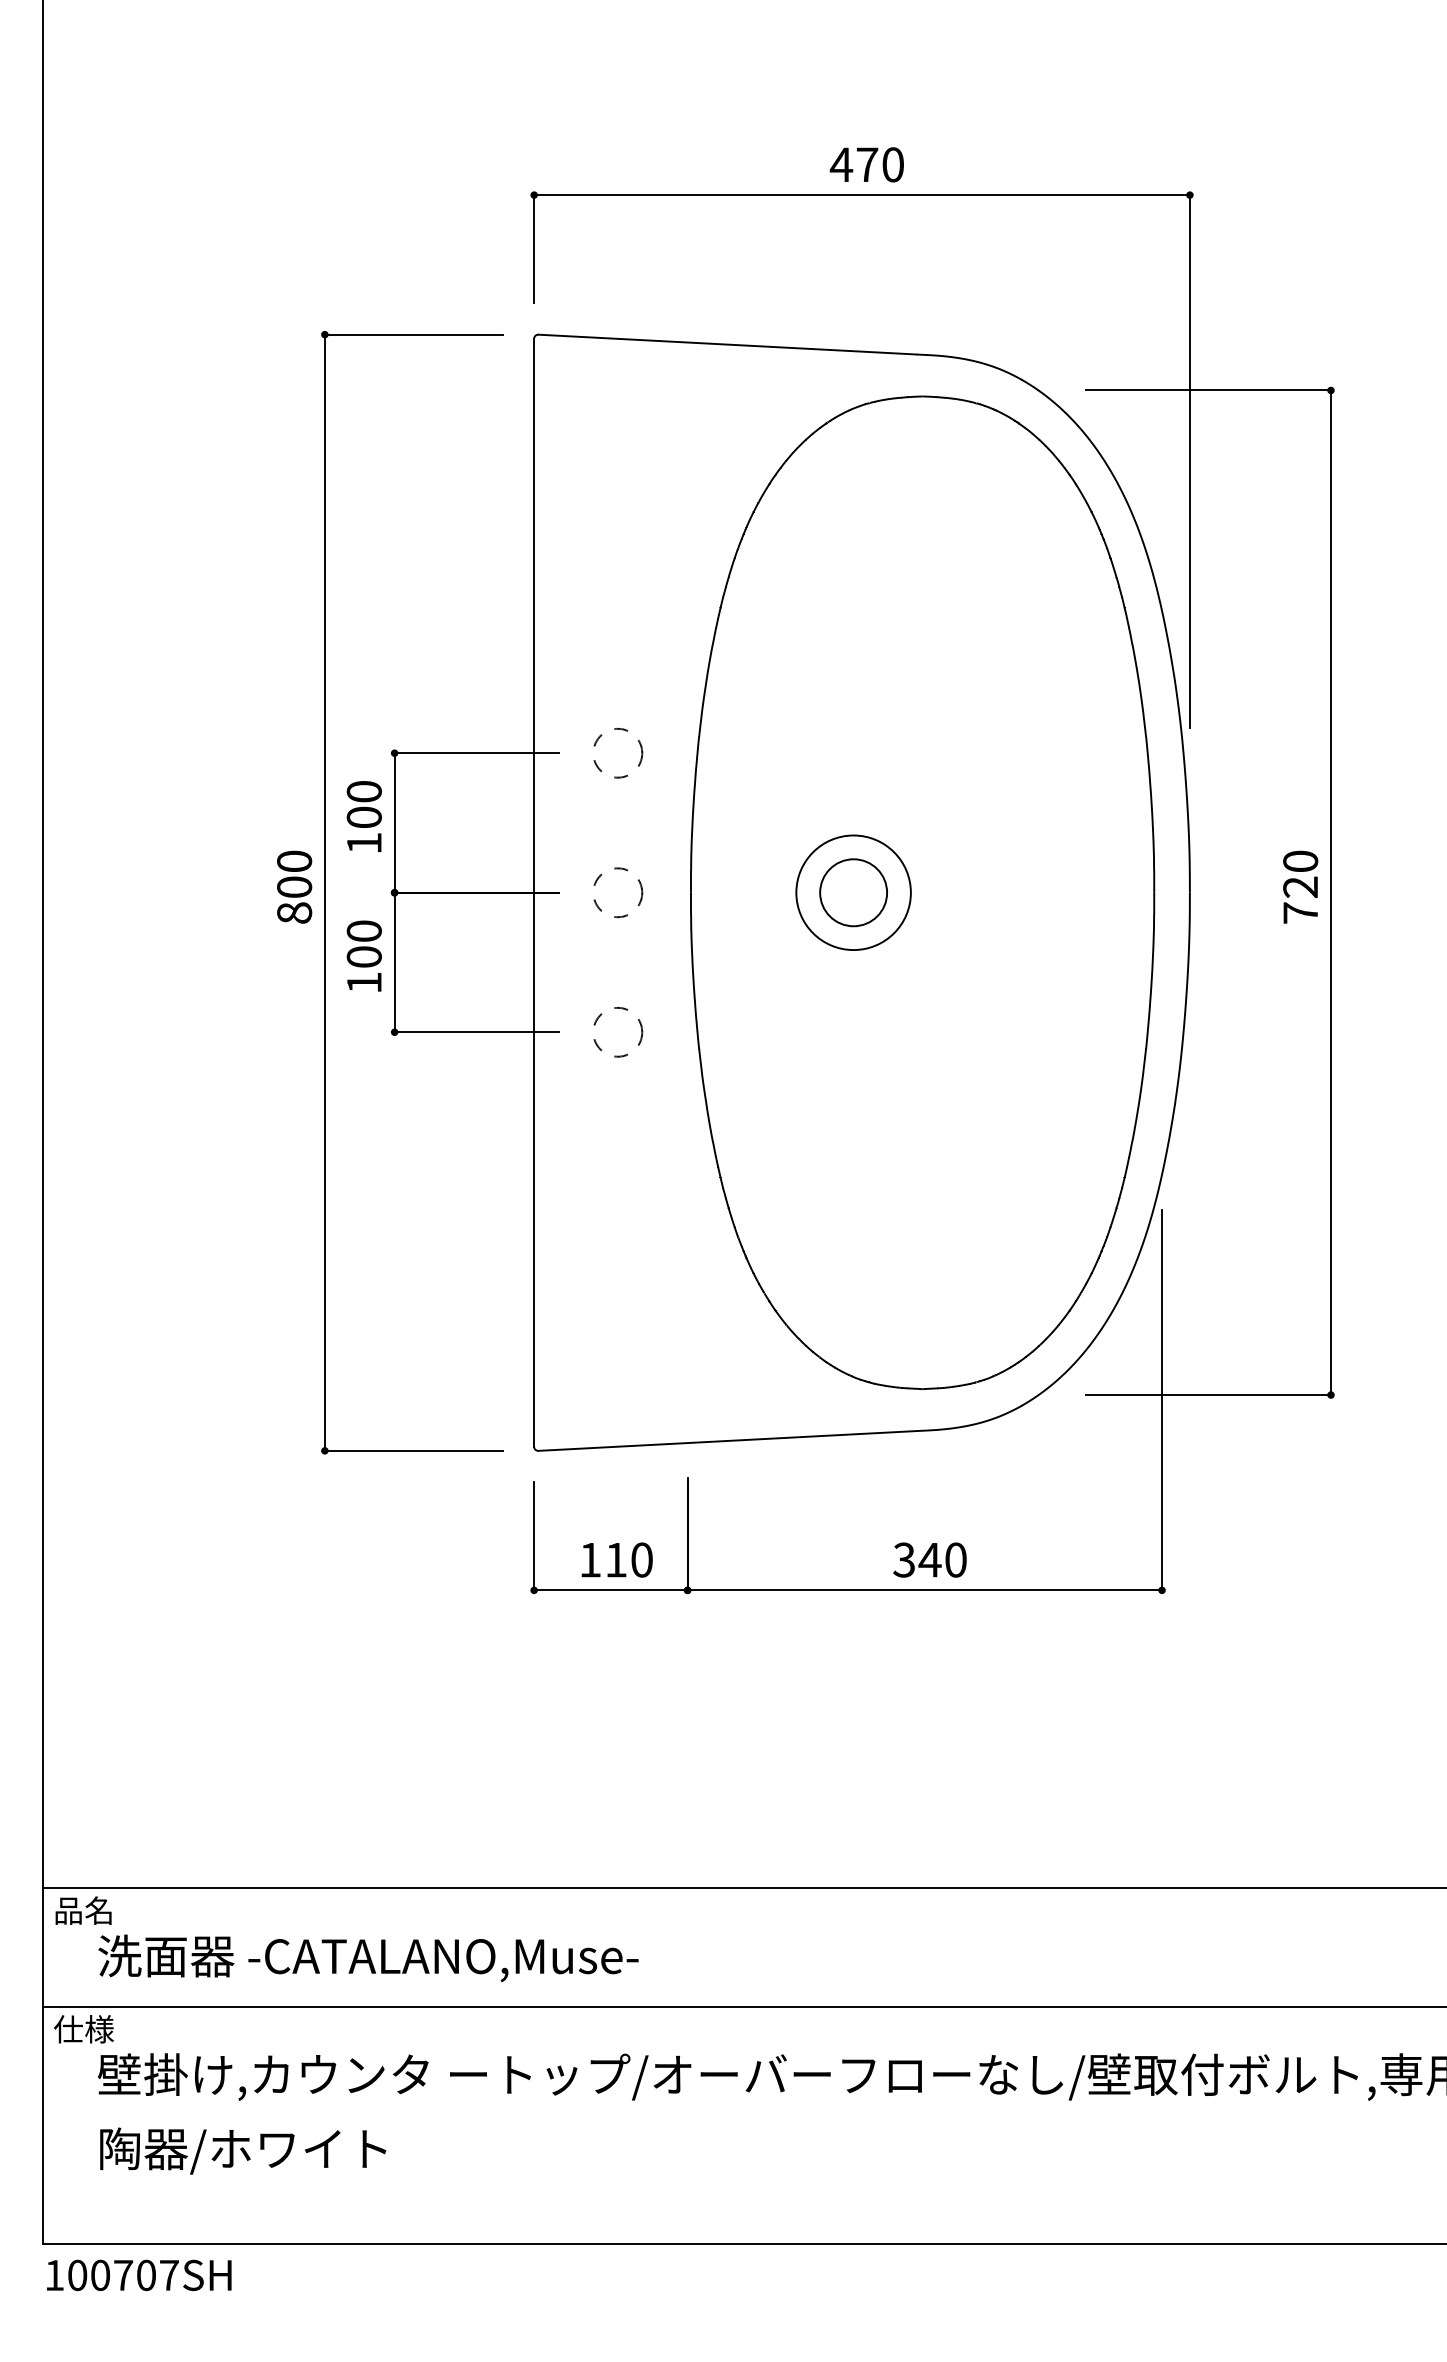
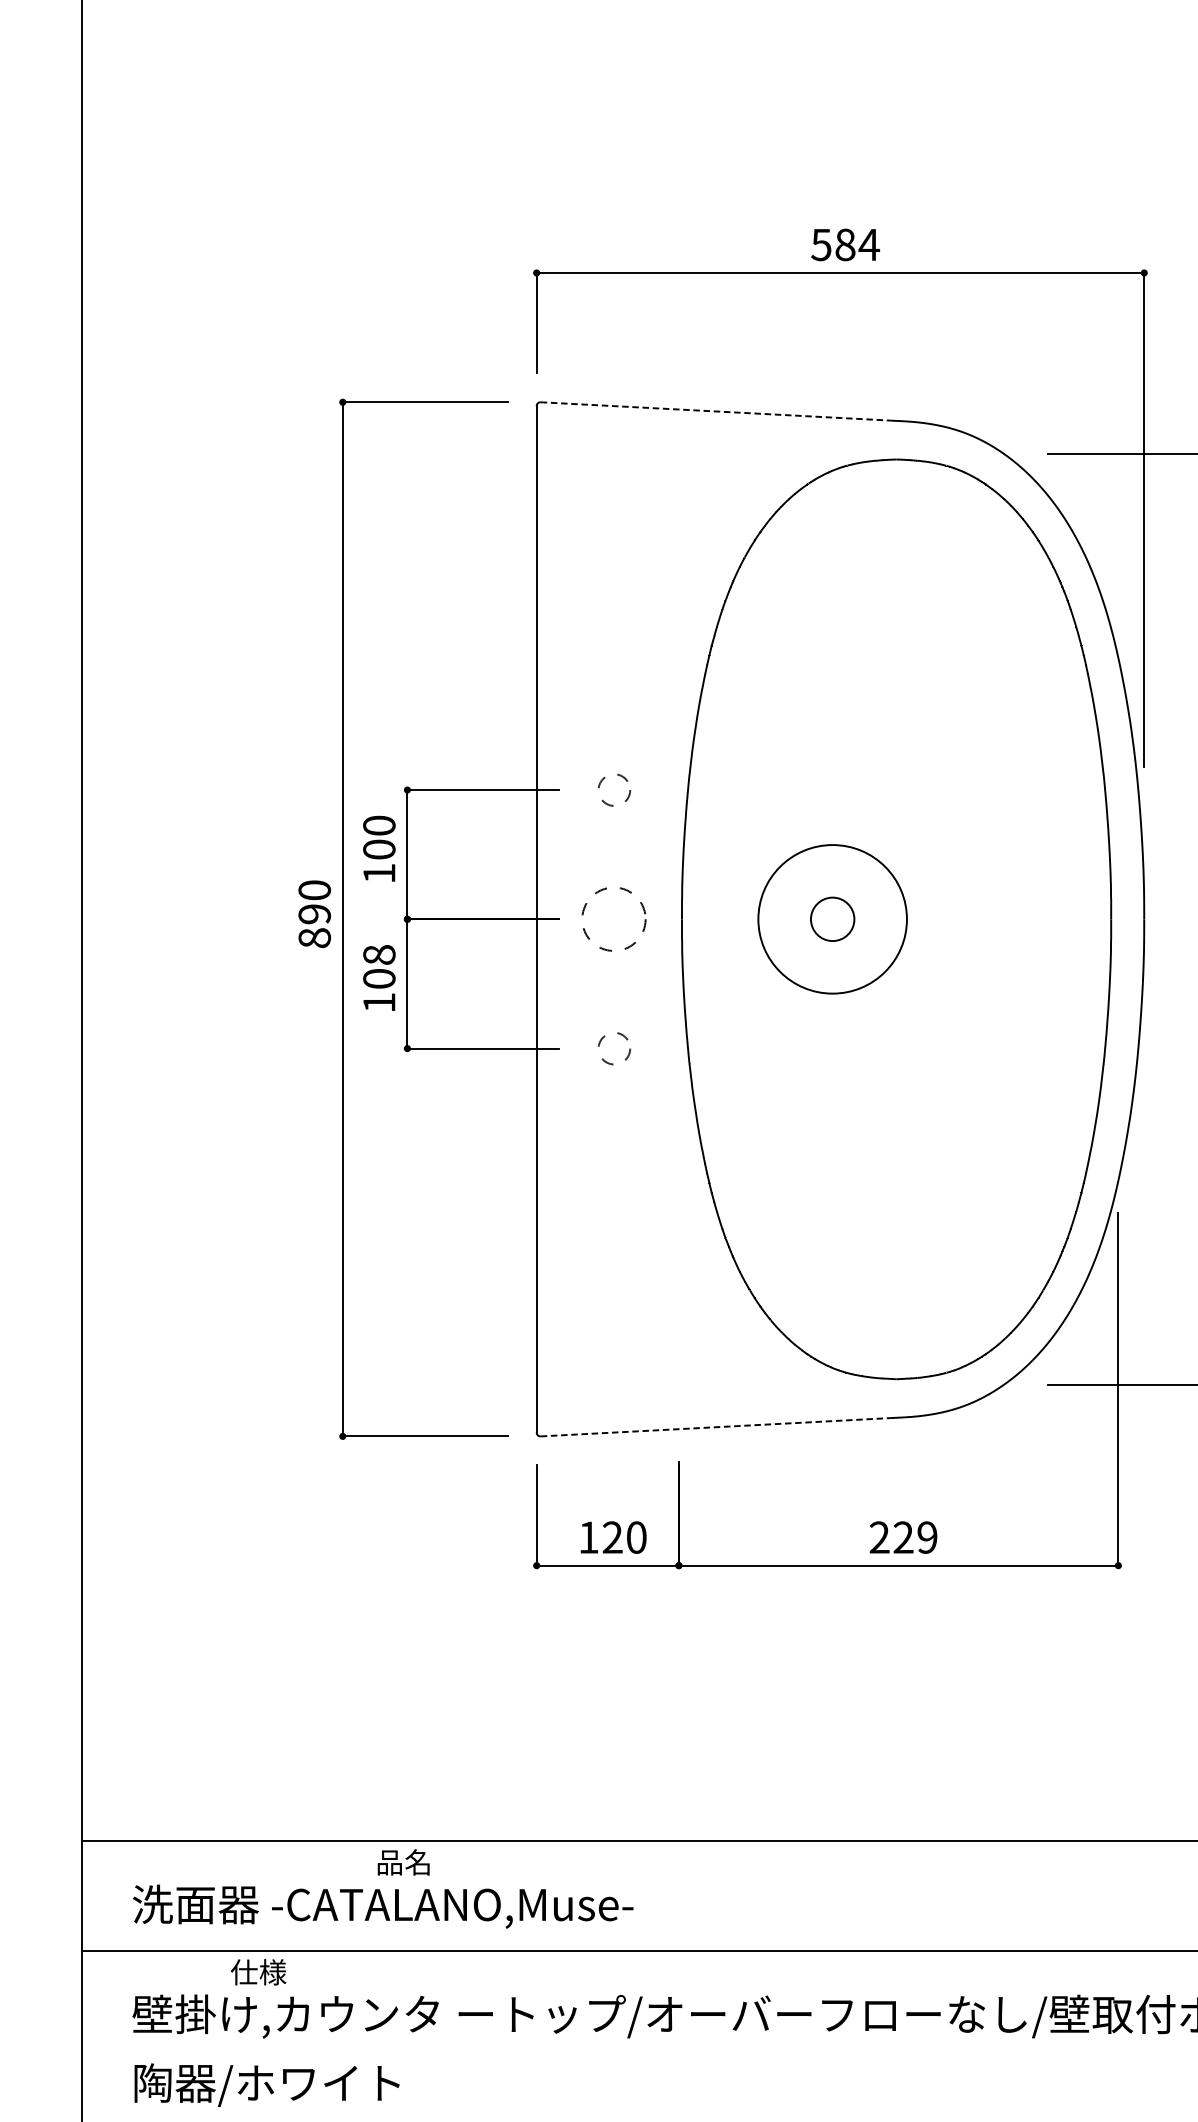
text: (866, 164) -> (844, 244), 470 -> 584
line: (727, 344) -> (715, 411), solid -> dashed
circle: (618, 753) -> (614, 790), size x0.7
text: (294, 886) -> (314, 913), 800 -> 890
circle: (618, 892) -> (614, 919), size x1.4
circle: (853, 892) -> (832, 919), size x0.7
circle: (853, 892) -> (832, 919), size x1.4
text: (363, 930) -> (378, 954), 100 -> 108
circle: (618, 1032) -> (614, 1048), size x0.7
line: (727, 1440) -> (715, 1426), solid -> dashed
text: (615, 1559) -> (612, 1537), 110 -> 120
text: (929, 1559) -> (902, 1537), 340 -> 229
text: (83, 1910) -> (403, 1862), moved
text: (83, 2029) -> (258, 1972), moved

